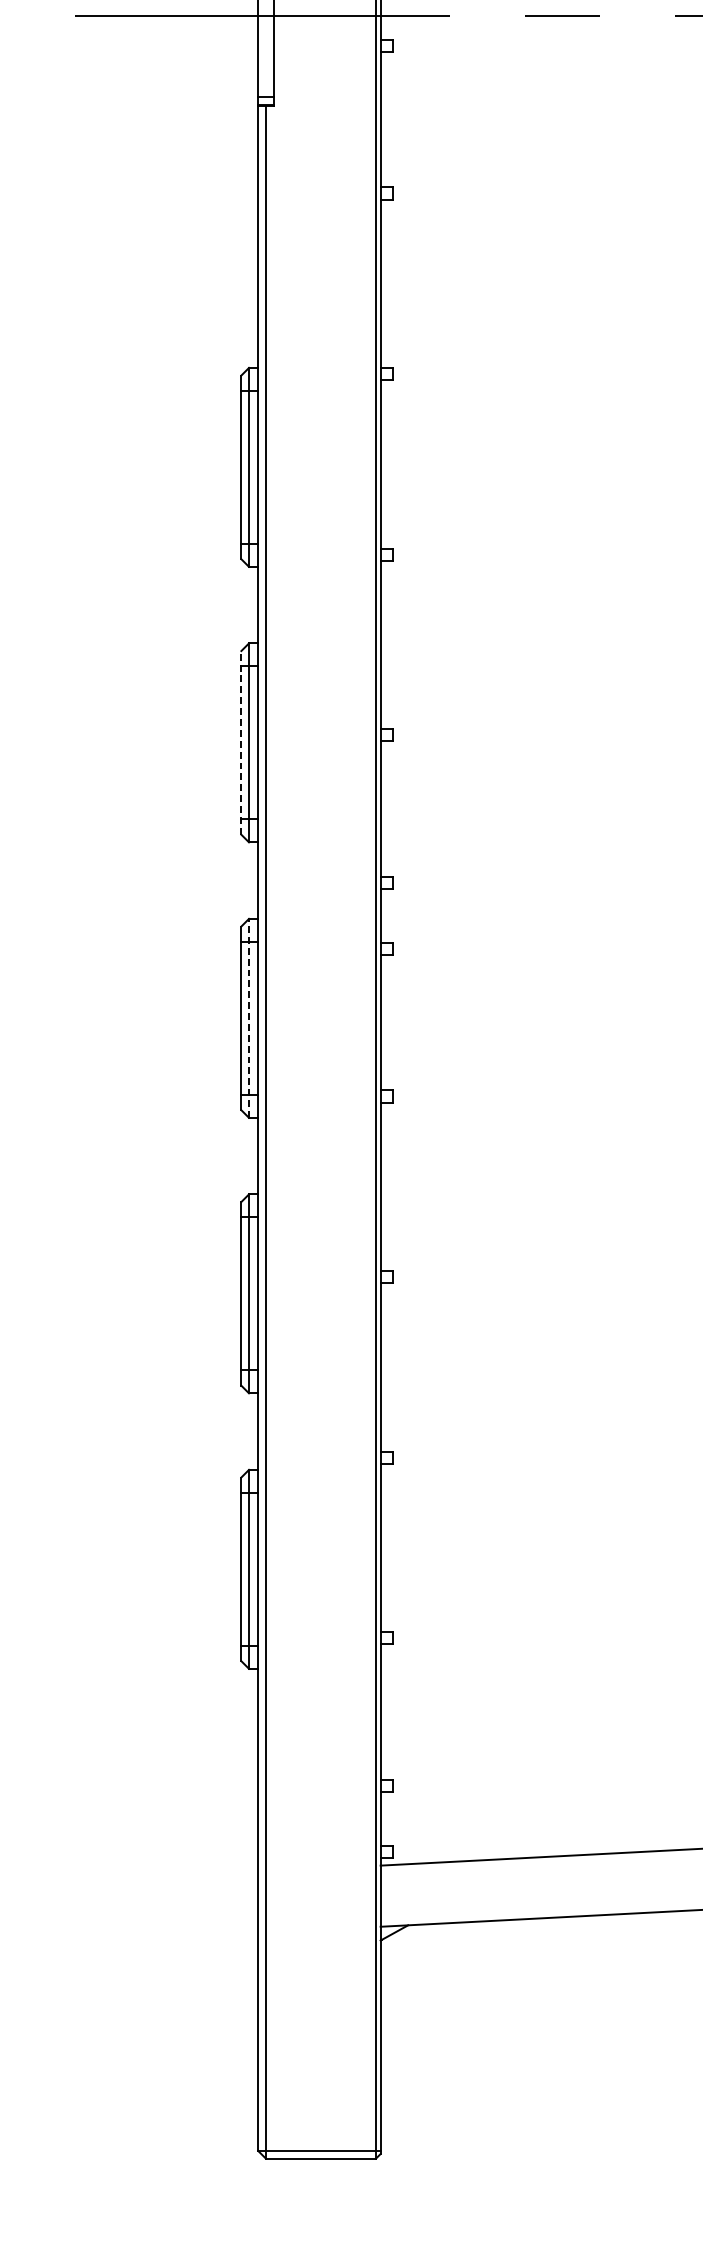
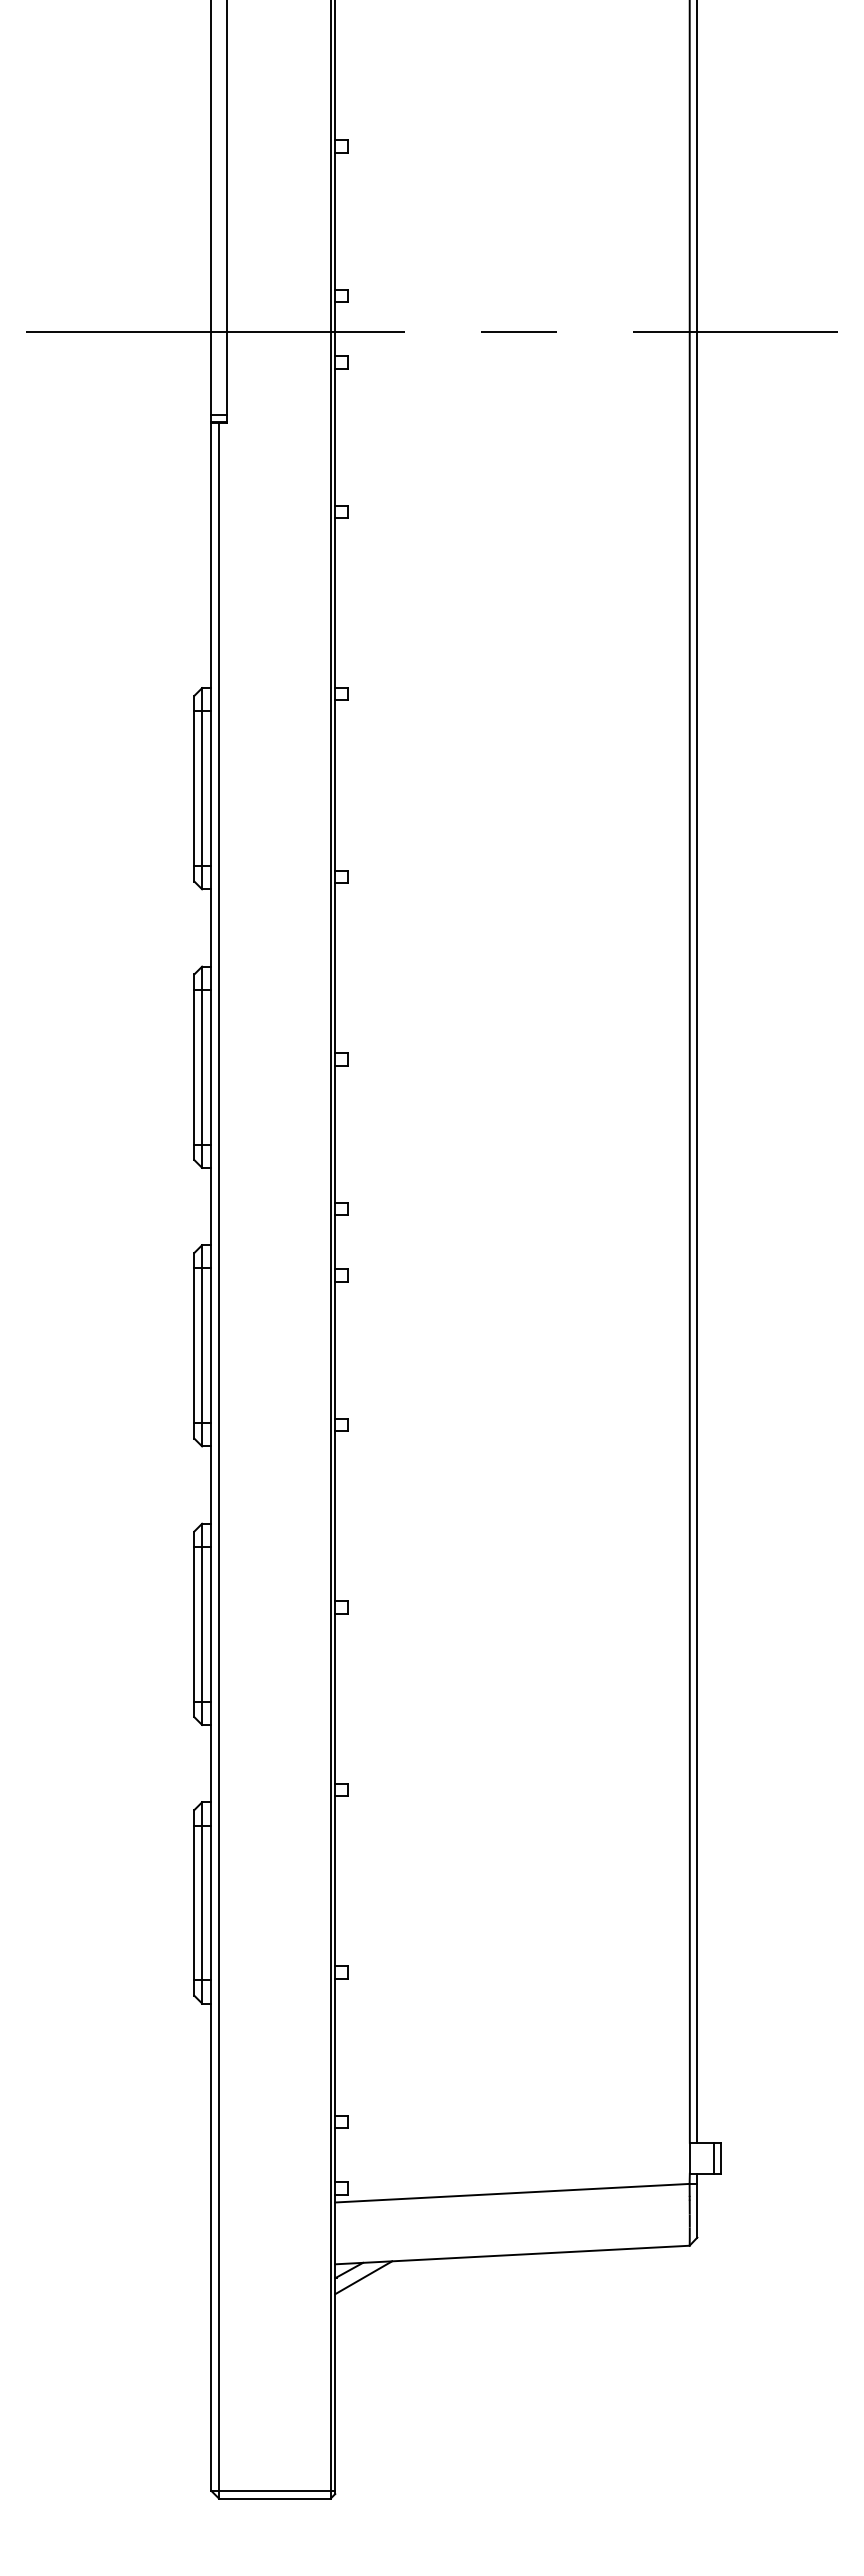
line: (241, 743) -> (194, 1067), dashed -> solid
line: (249, 1018) -> (202, 1345), dashed -> solid
line: (408, 1939) -> (363, 2277), added

